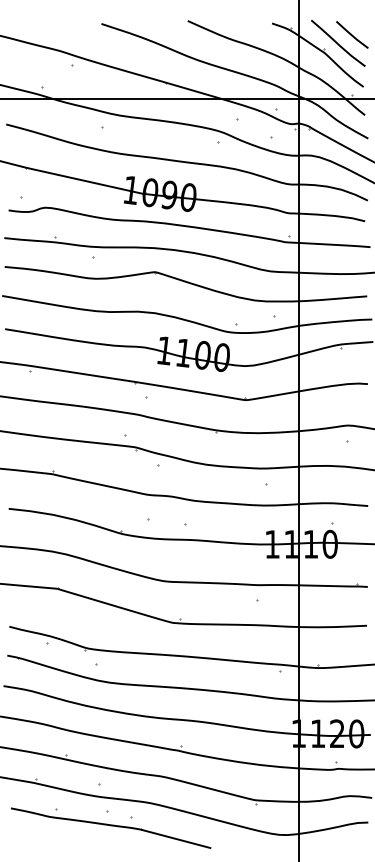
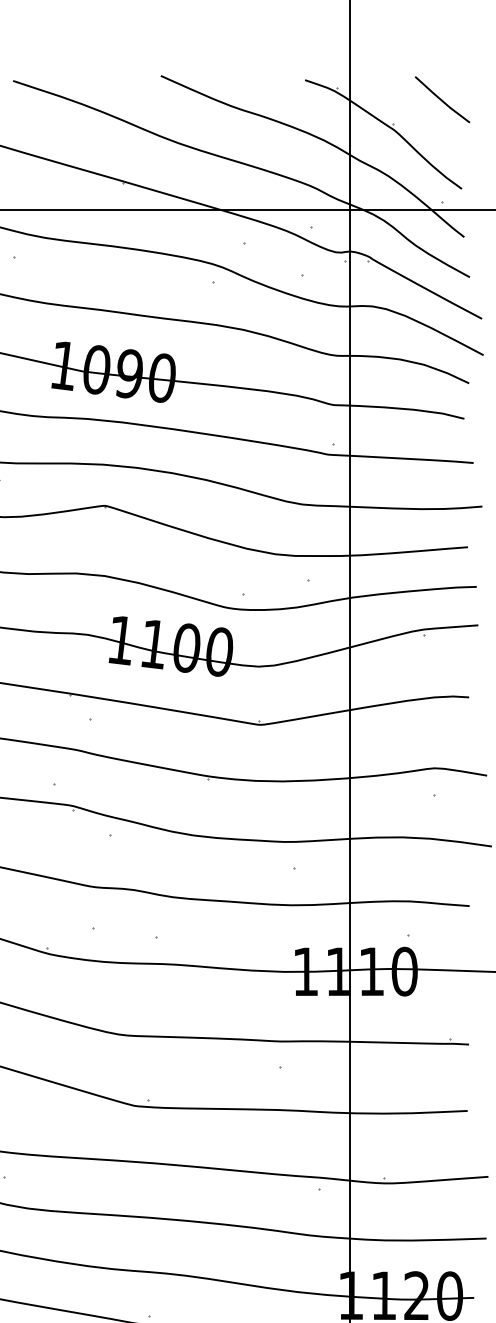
curve: (338, 43) -> (418, 114), removed

